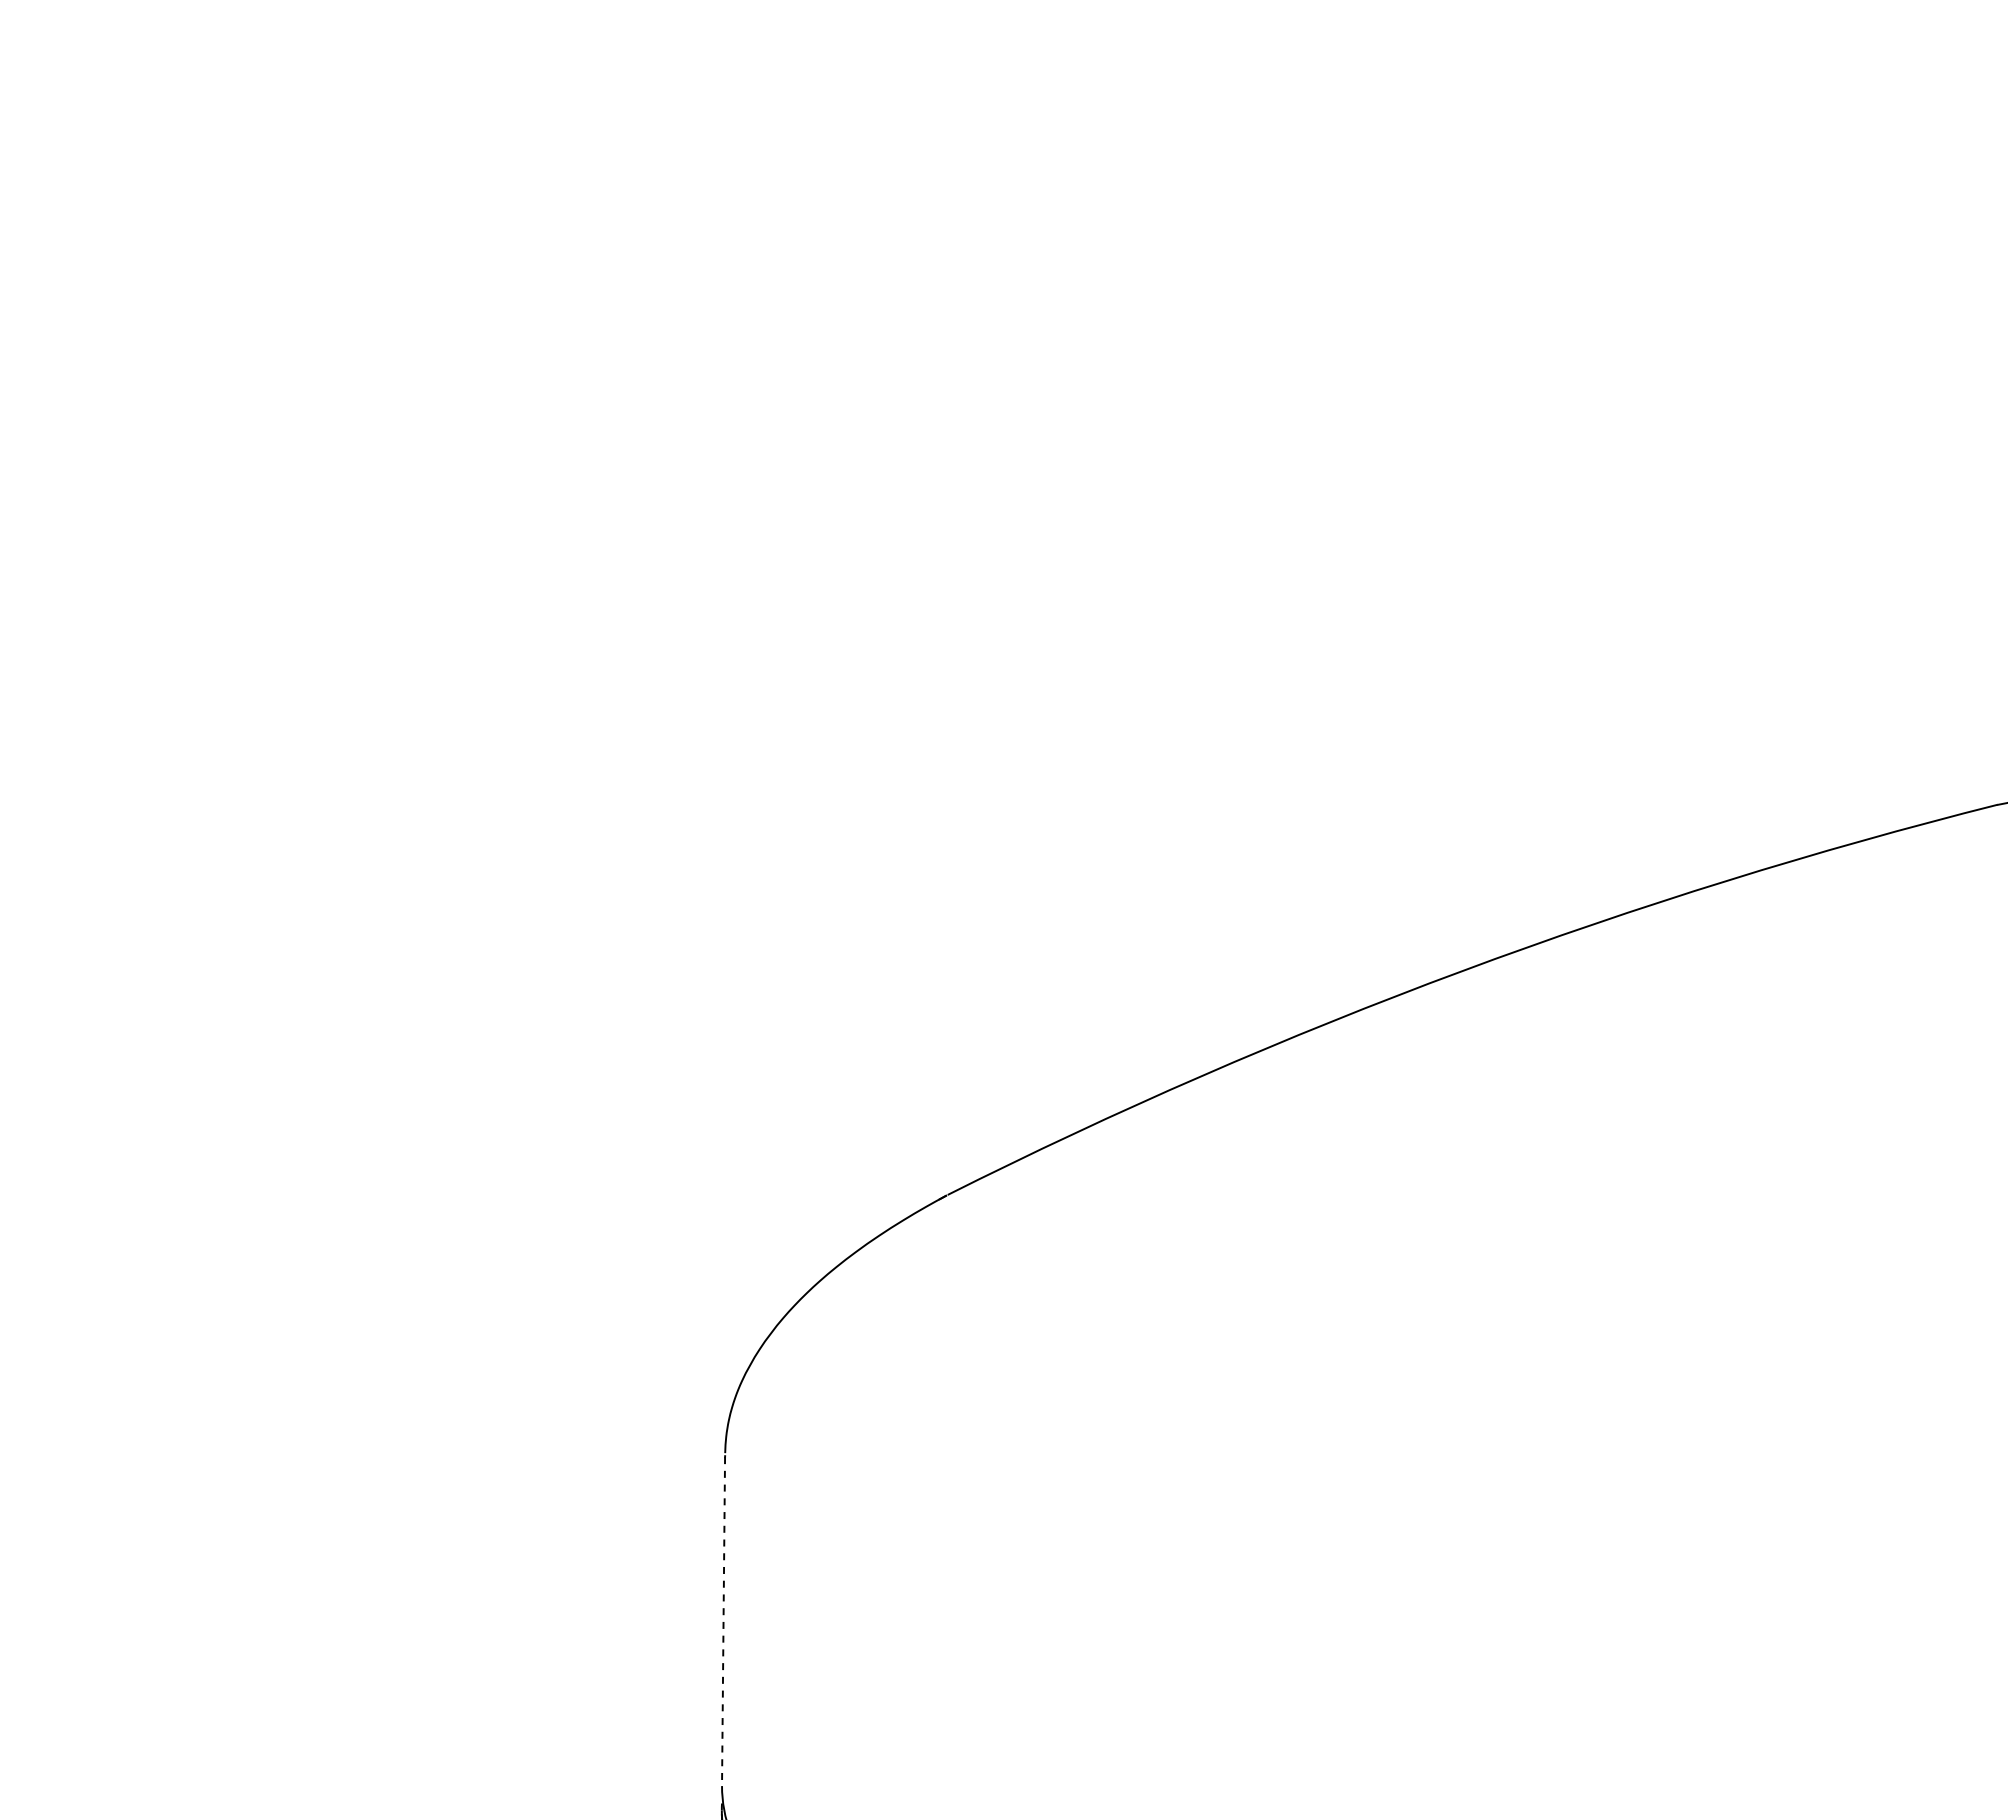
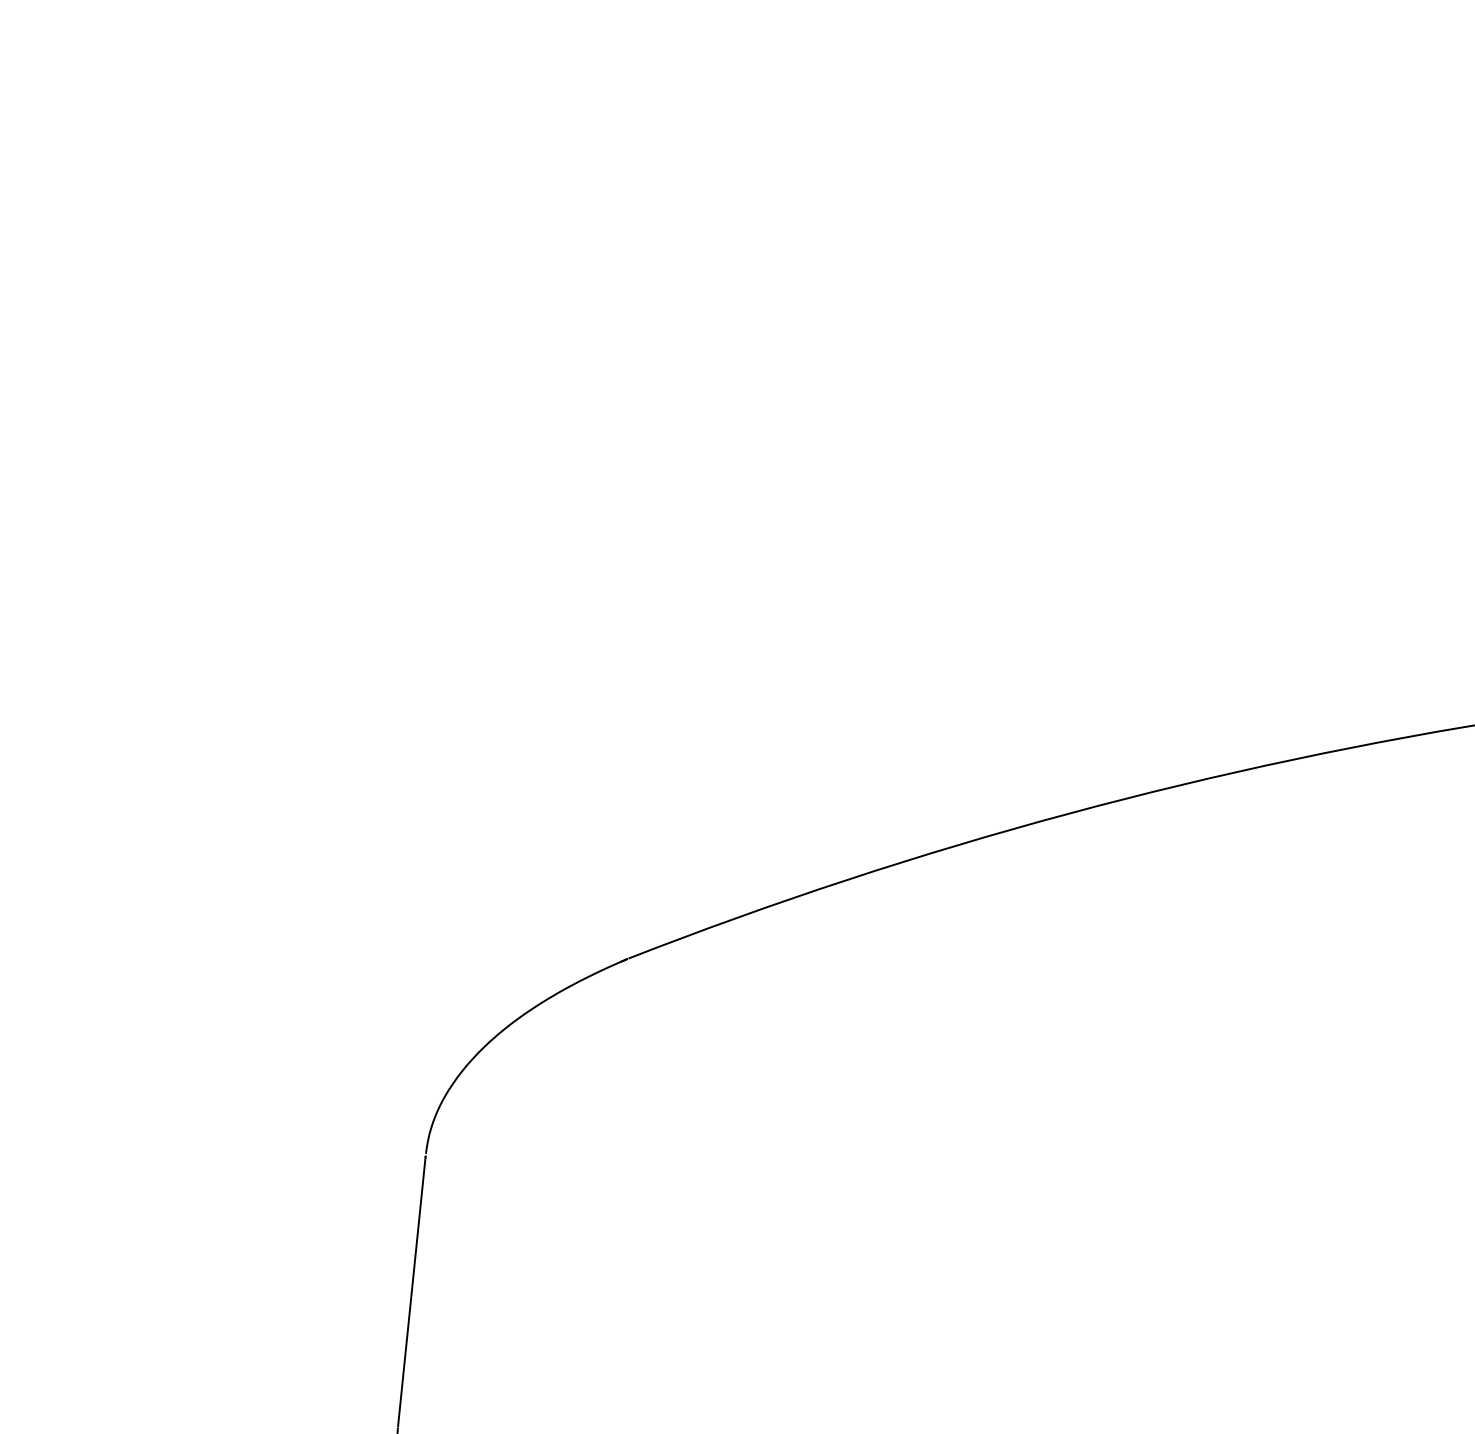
line: (723, 1620) -> (411, 1291), dashed -> solid

